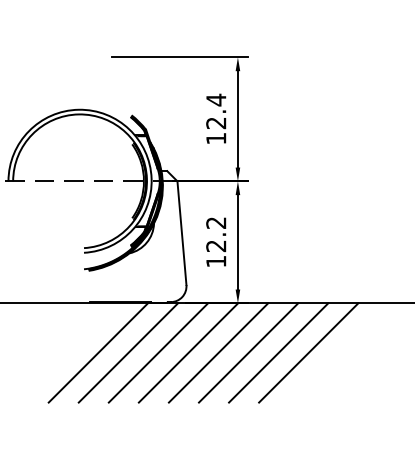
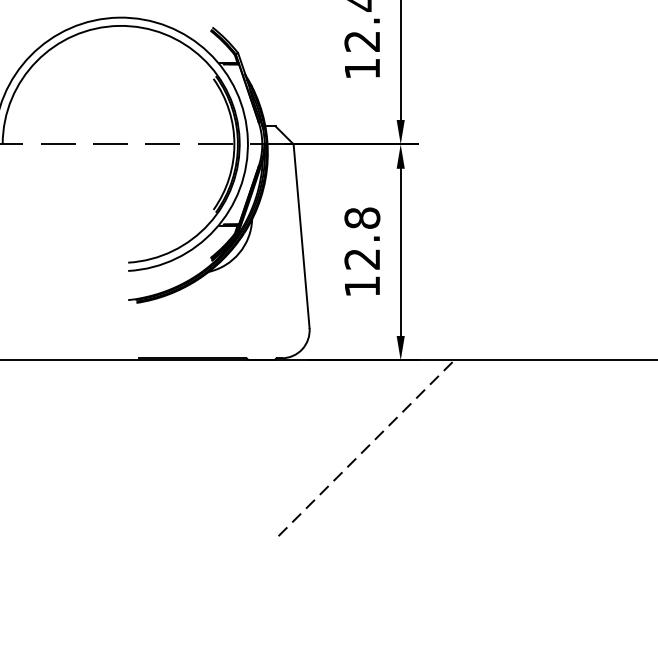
text: (216, 222) -> (362, 217), 12.2 -> 12.8
line: (98, 352) -> (153, 447), removed
line: (128, 352) -> (206, 447), removed
line: (158, 352) -> (260, 447), removed
line: (188, 352) -> (313, 447), removed
line: (218, 352) -> (366, 447), solid -> dashed
line: (248, 352) -> (419, 447), removed
line: (278, 352) -> (472, 447), removed
line: (308, 352) -> (525, 447), removed

